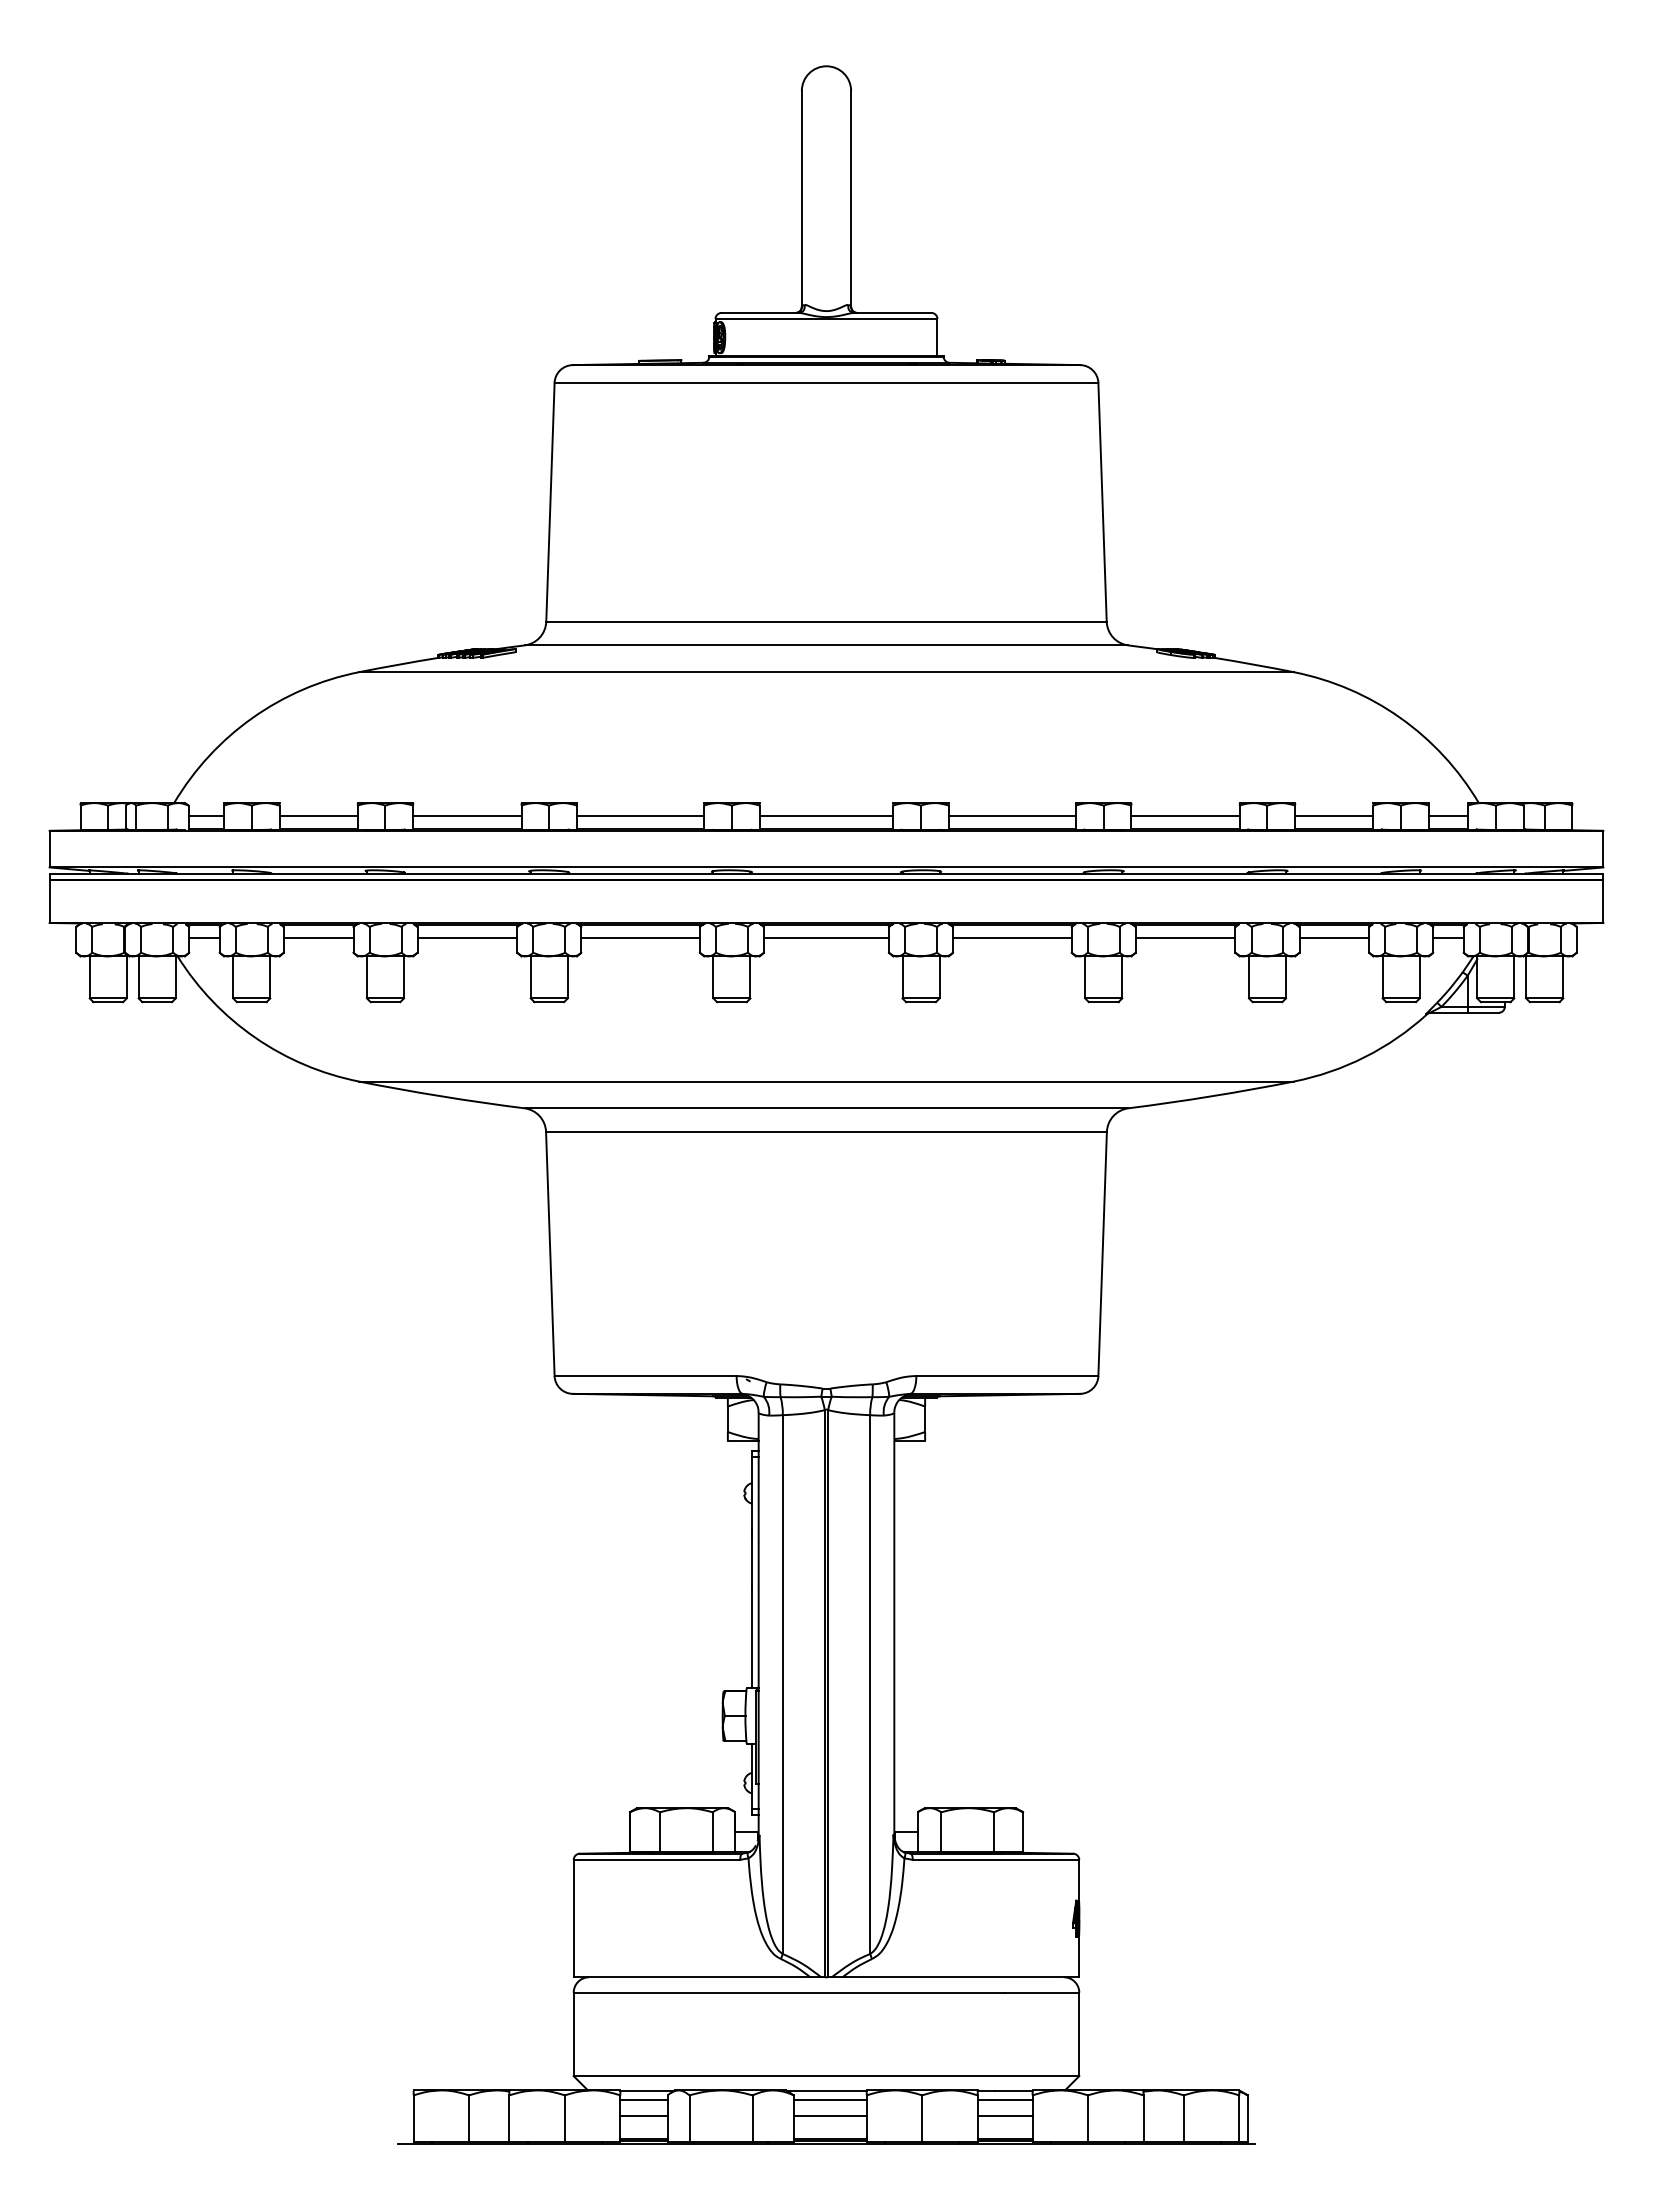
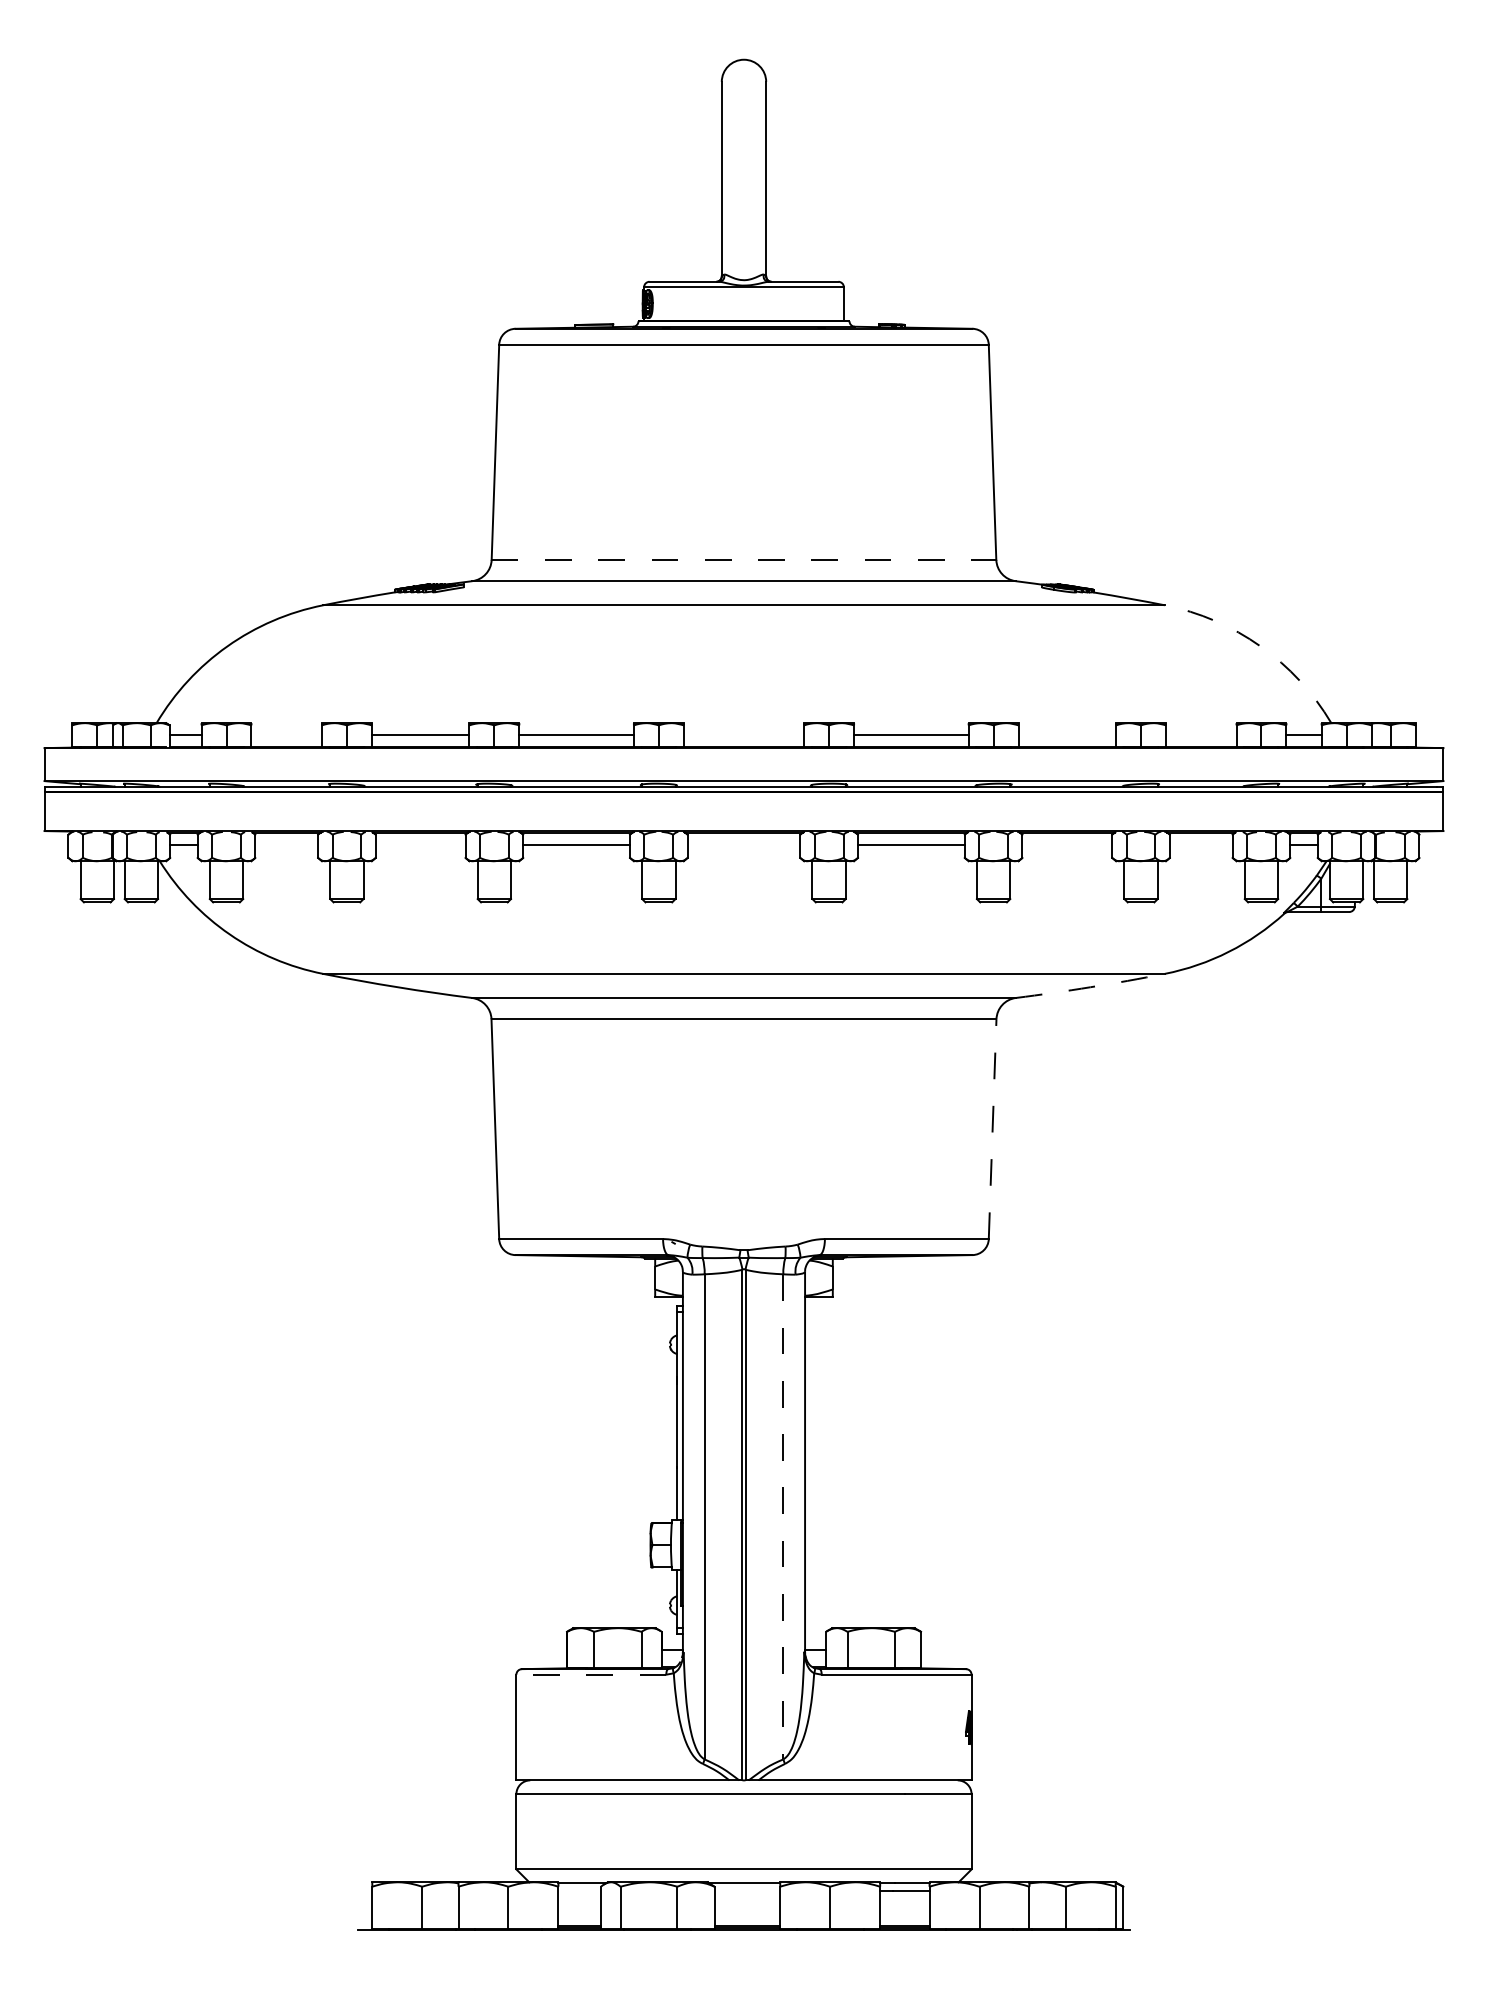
line: (827, 621) -> (744, 559), solid -> dashed
arc: (1400, 717) -> (1260, 646), solid -> dashed
line: (318, 815) -> (286, 734), removed
line: (826, 815) -> (744, 734), removed
line: (1185, 815) -> (1067, 734), removed
line: (1334, 815) -> (1201, 734), removed
line: (318, 937) -> (286, 844), removed
line: (467, 937) -> (420, 844), removed
line: (826, 937) -> (744, 844), removed
line: (1185, 937) -> (1067, 844), removed
line: (1334, 937) -> (1201, 844), removed
arc: (1211, 1096) -> (1090, 987), solid -> dashed
line: (1102, 1253) -> (992, 1128), solid -> dashed
line: (870, 1685) -> (783, 1517), solid -> dashed
line: (656, 1859) -> (590, 1674), solid -> dashed
line: (643, 2099) -> (579, 1890), removed
line: (829, 2099) -> (746, 1890), removed
line: (643, 2116) -> (579, 1905), removed
line: (829, 2116) -> (746, 1905), removed
line: (1004, 2116) -> (904, 1905), removed

